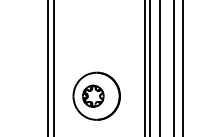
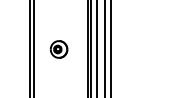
part: (95, 96) -> (58, 49), size x0.6

